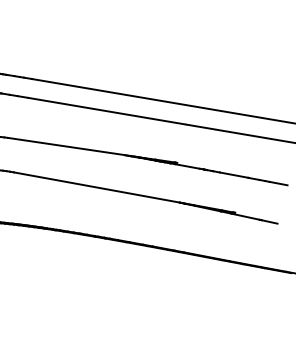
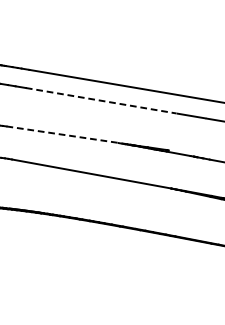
line: (106, 111) -> (100, 101), solid -> dashed
line: (71, 147) -> (67, 135), solid -> dashed

